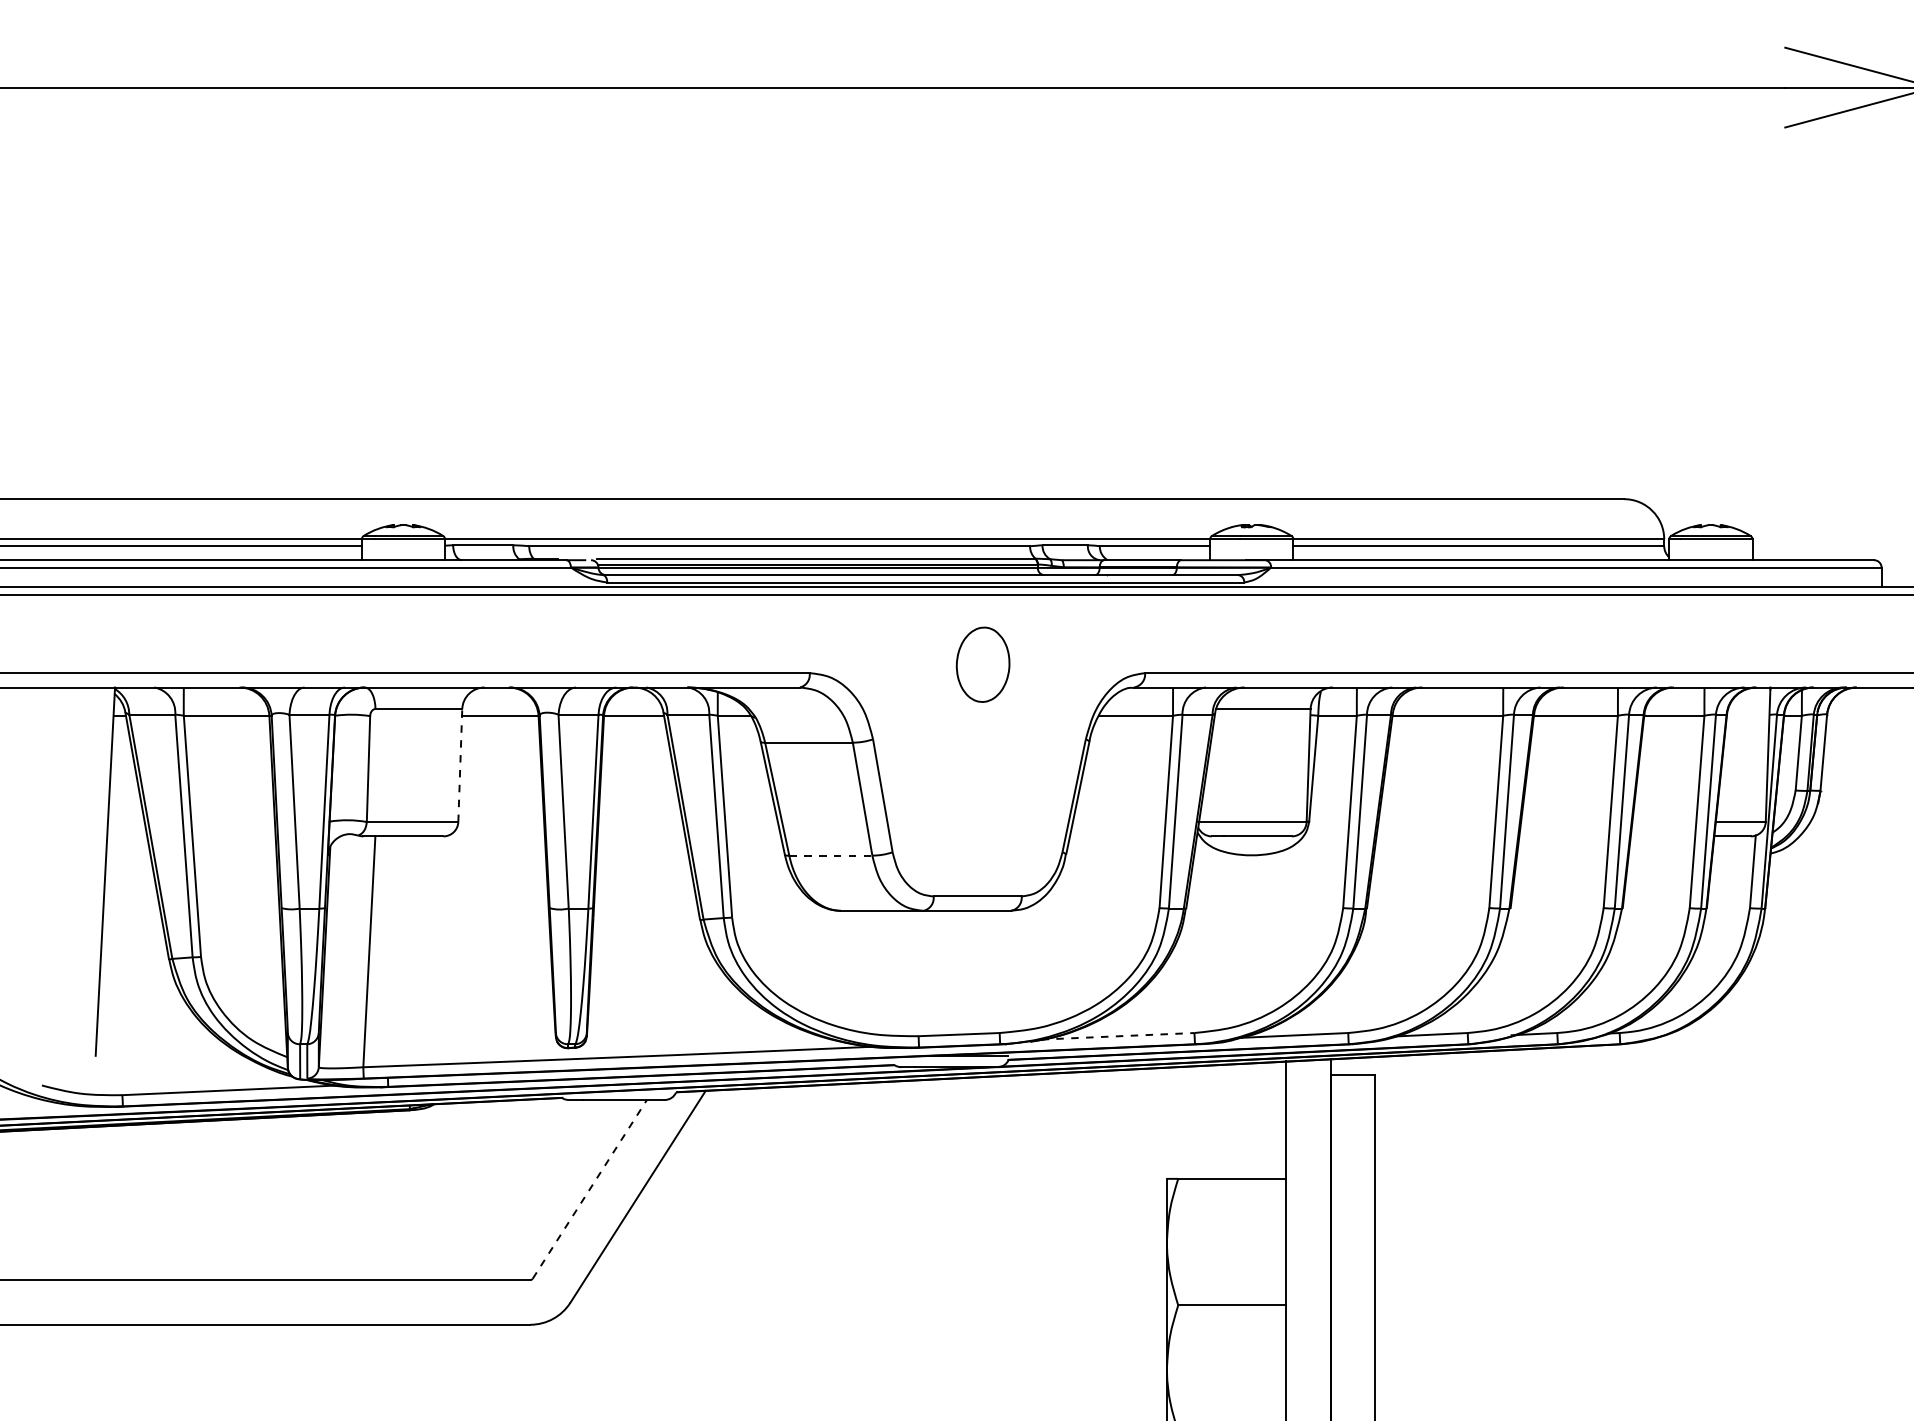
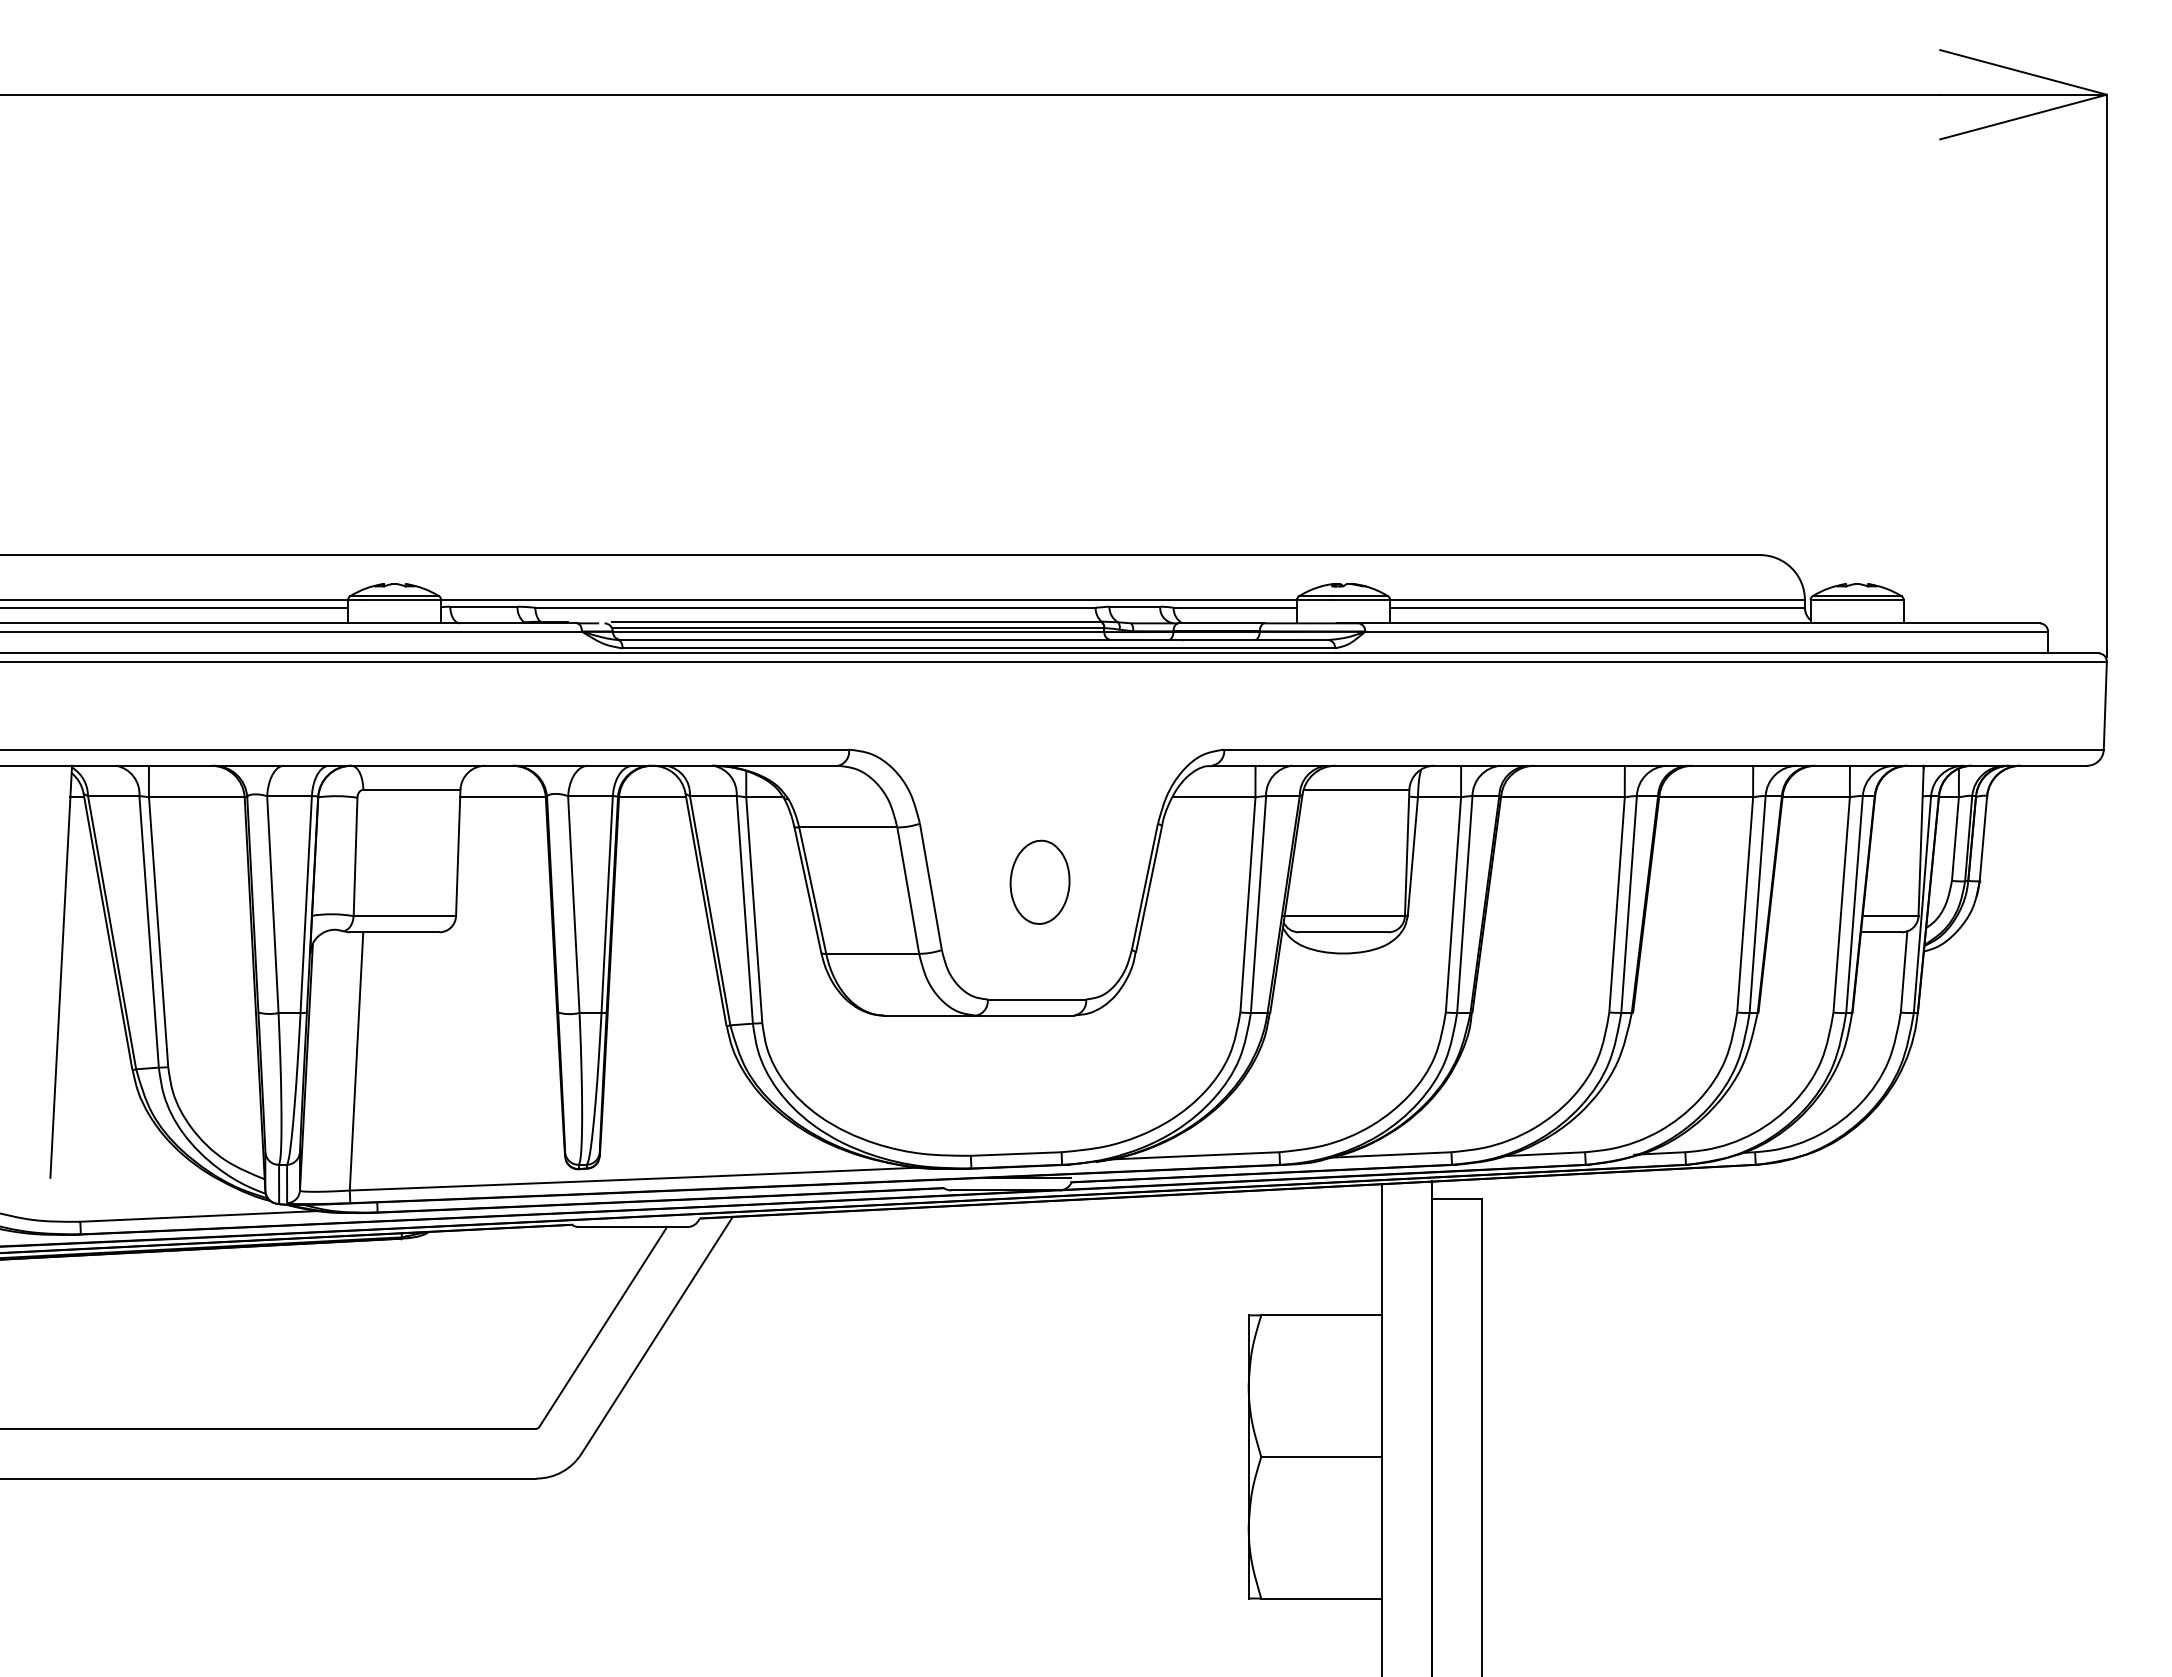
part: (982, 664) -> (1039, 881), moved
line: (460, 765) -> (458, 852), dashed -> solid
line: (831, 855) -> (873, 953), dashed -> solid
line: (1117, 1035) -> (1193, 1155), dashed -> solid
line: (590, 1189) -> (603, 1327), dashed -> solid

